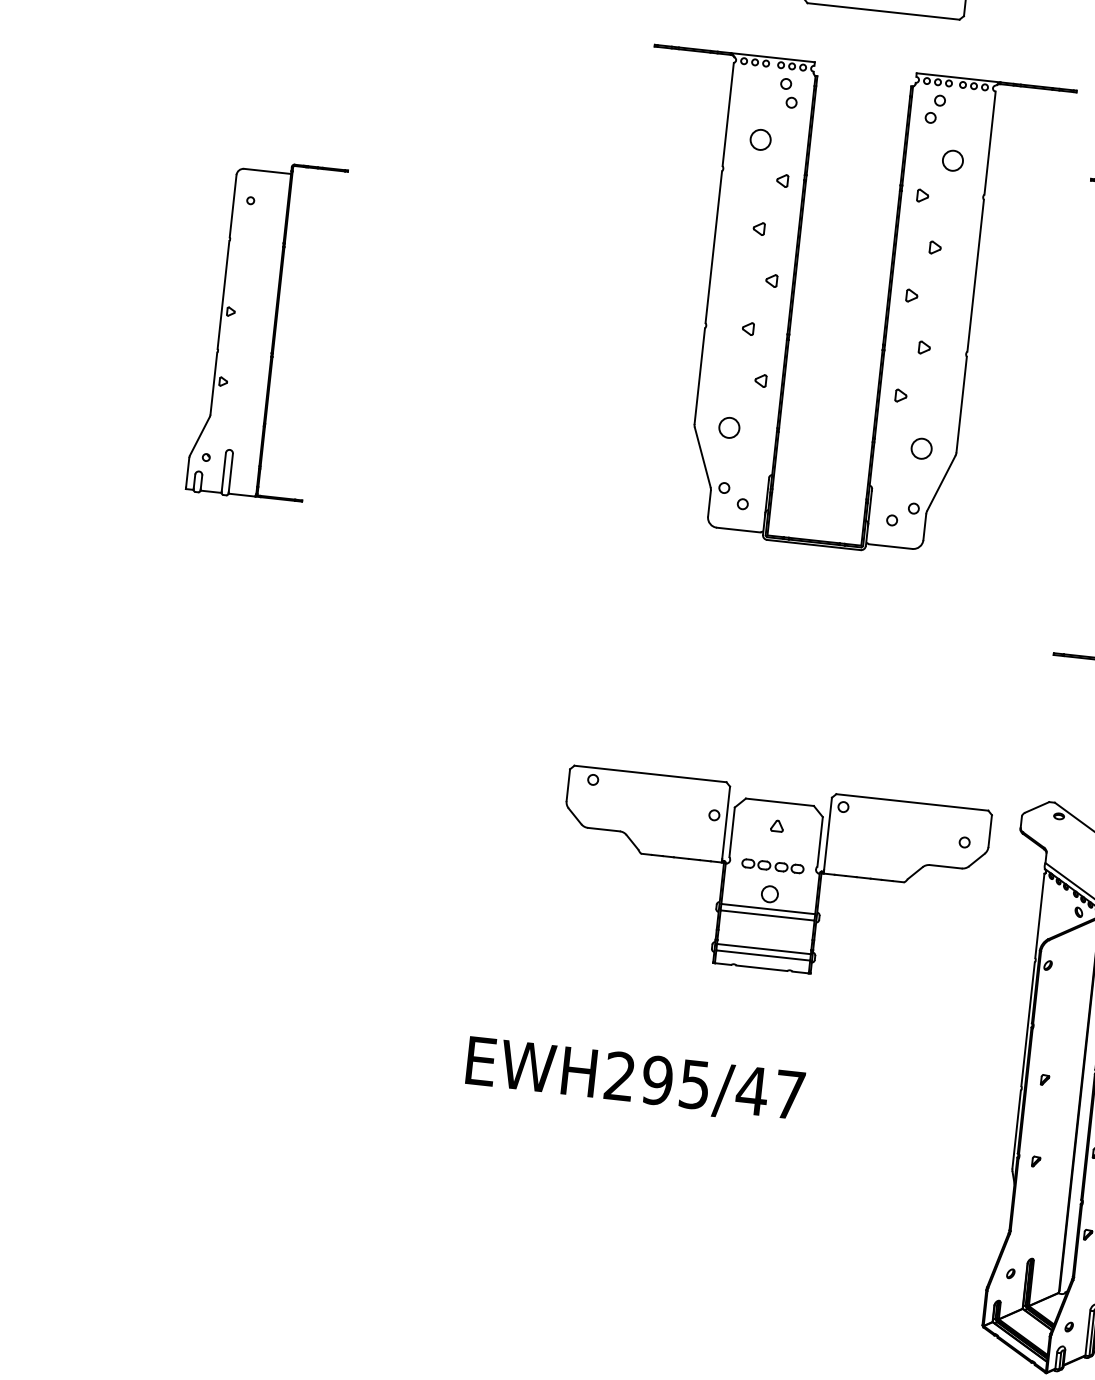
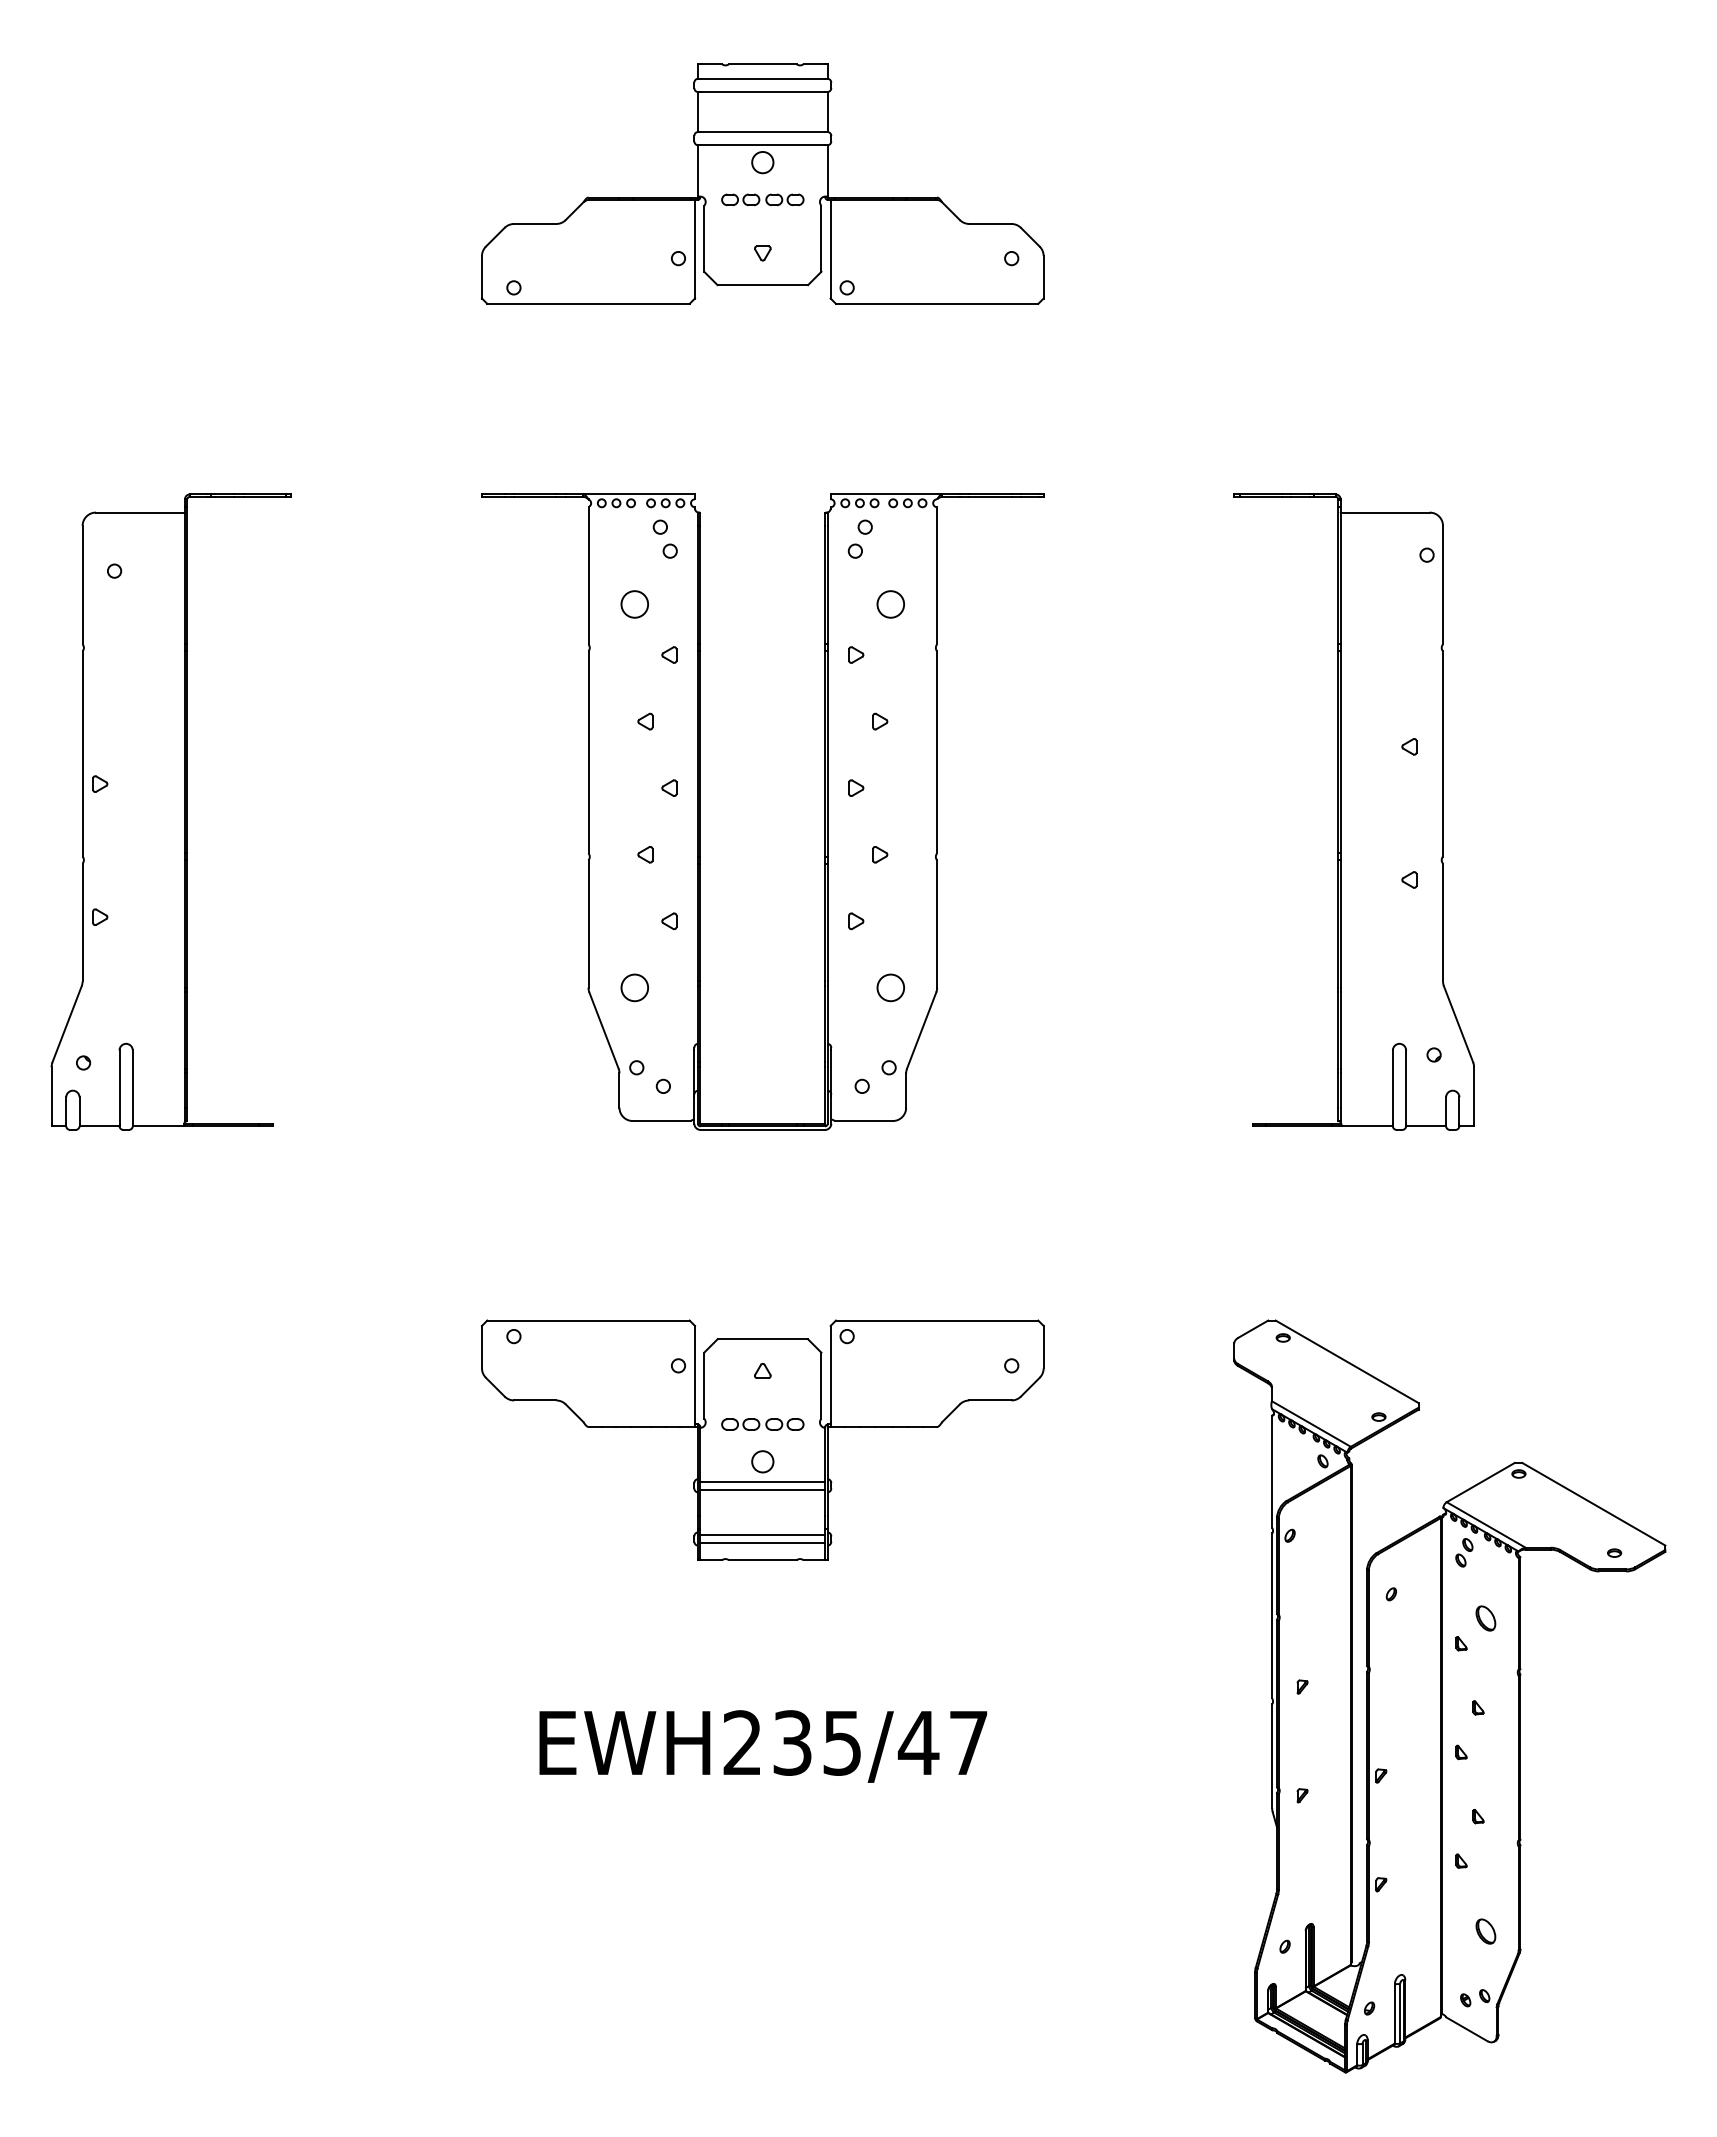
part: (793, 300) -> (700, 811), moved
part: (266, 330) -> (170, 811), size x1.43
part: (771, 877) -> (762, 1439), moved
text: (657, 1080) -> (792, 1742), EWH295/47 -> EWH235/47

